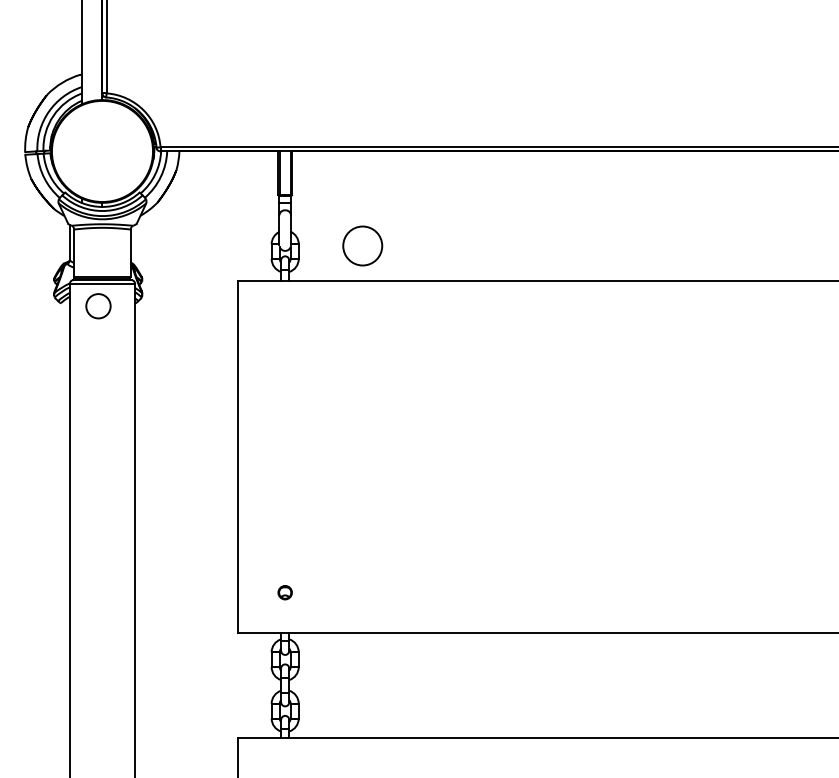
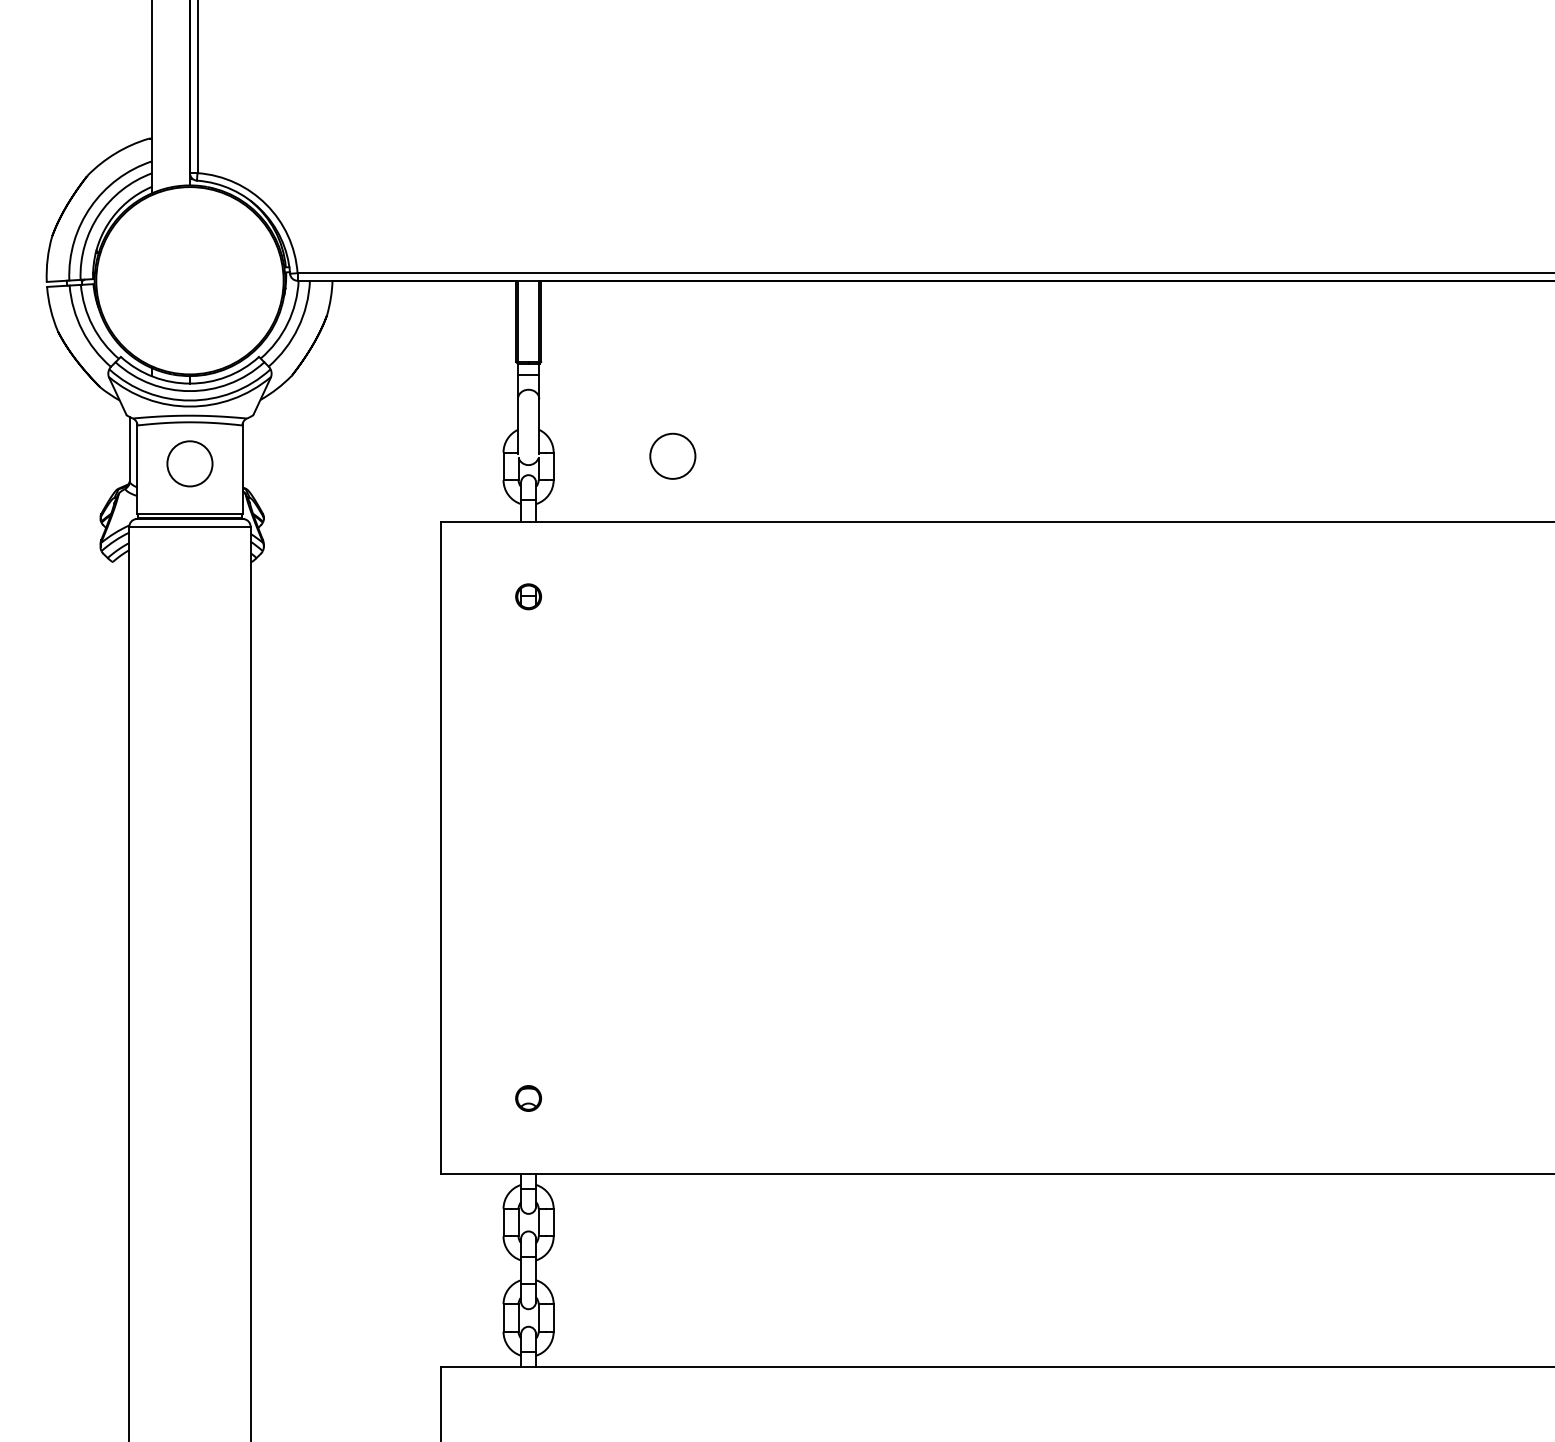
circle: (363, 246) -> (673, 456), size x0.62
circle: (98, 306) -> (190, 464), moved
part: (284, 321) -> (527, 595), added

